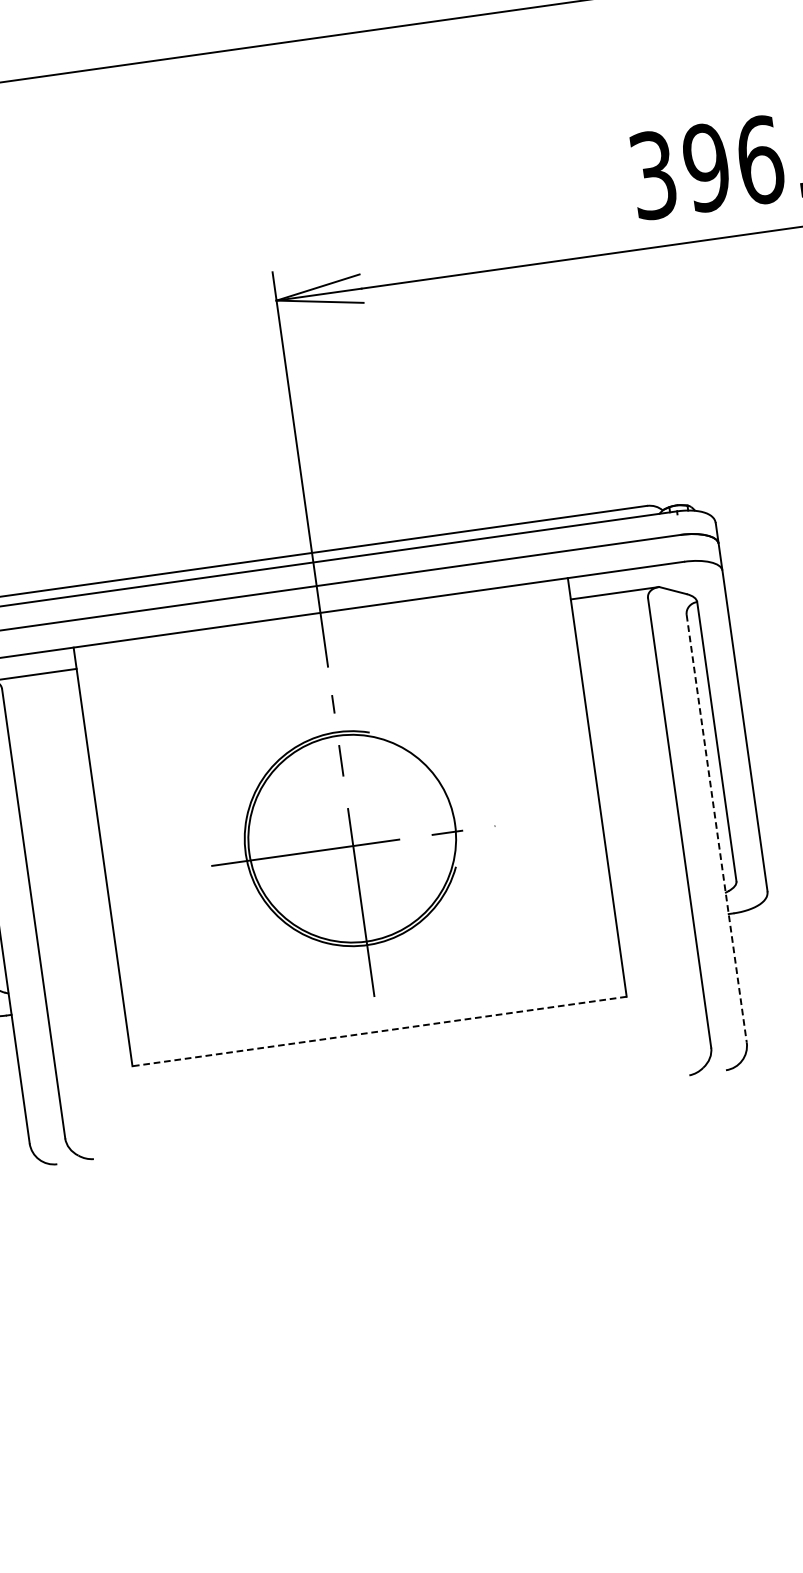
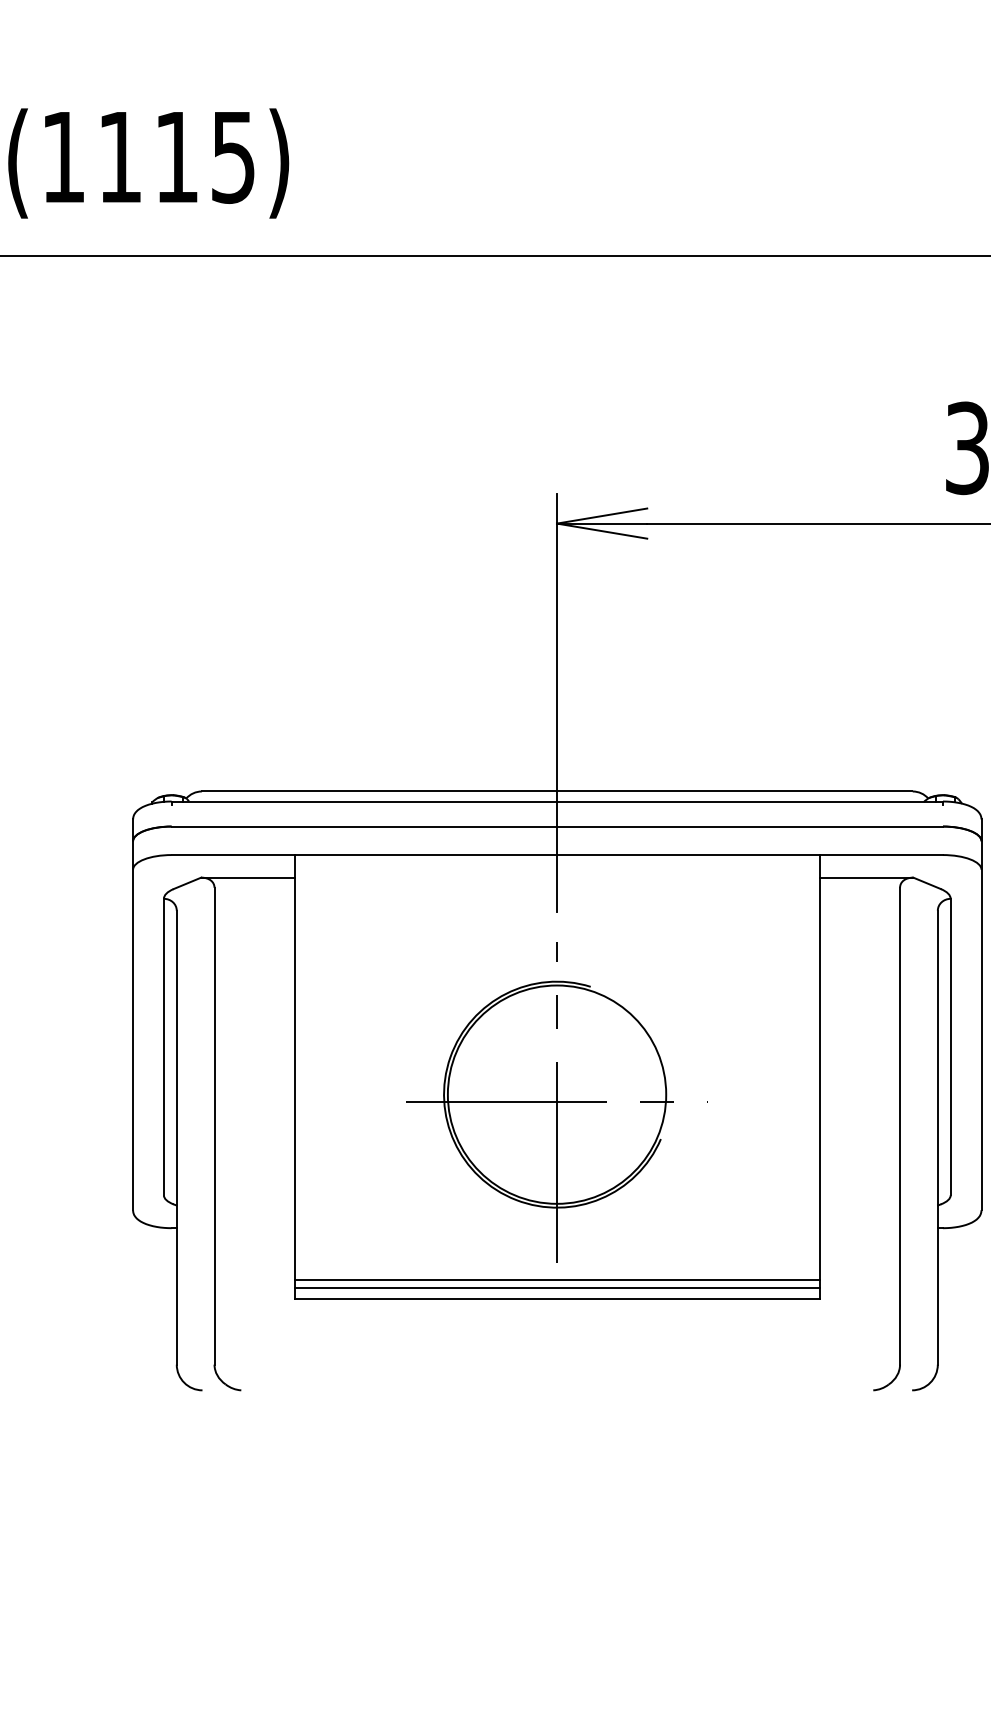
line: (716, 828) -> (937, 1137), dashed -> solid
line: (377, 1012) -> (557, 1279), added
line: (378, 1020) -> (557, 1287), added
line: (378, 1031) -> (556, 1299), dashed -> solid

